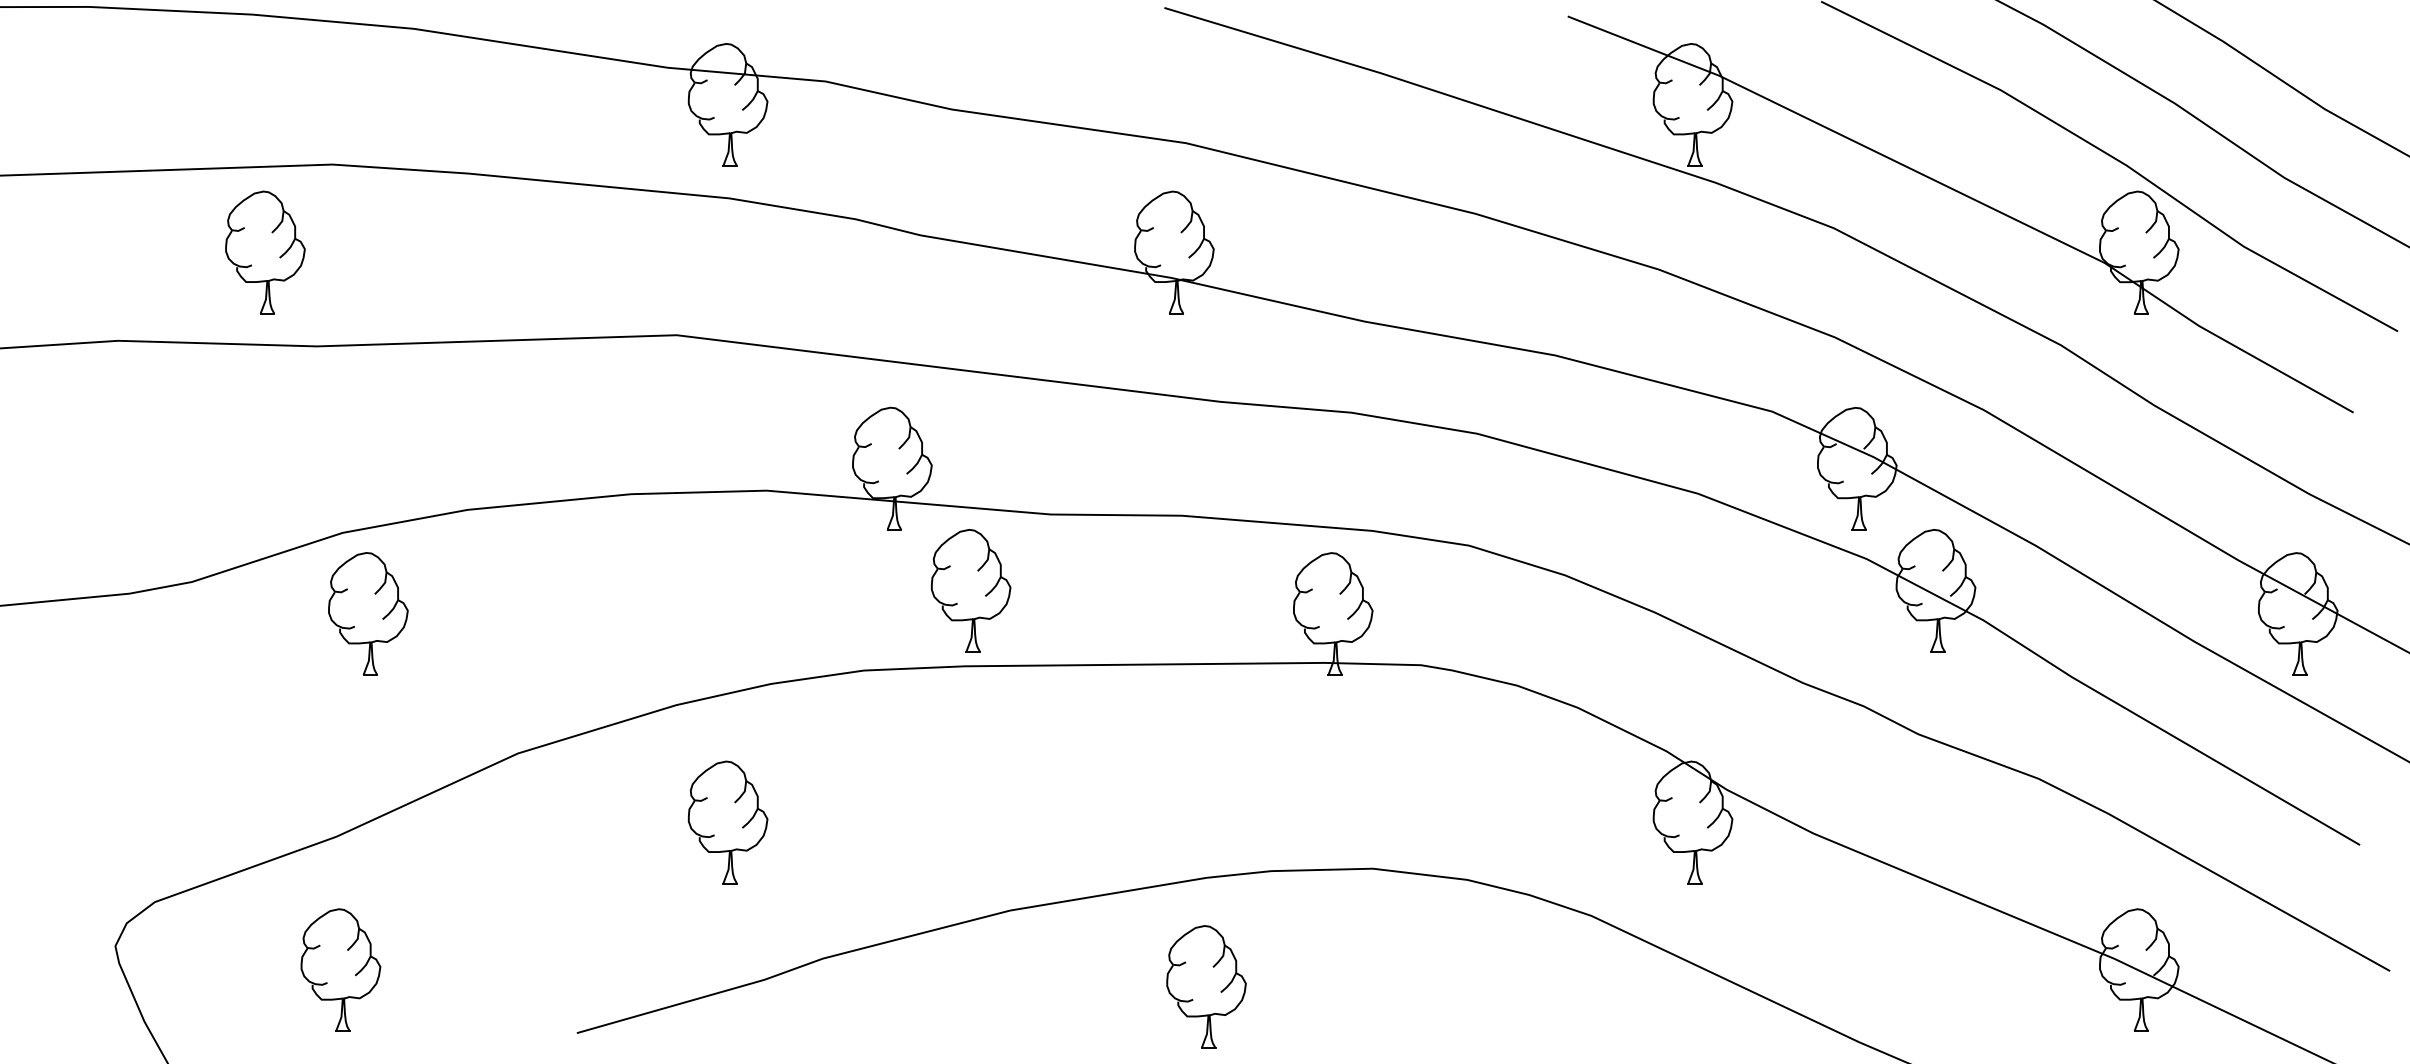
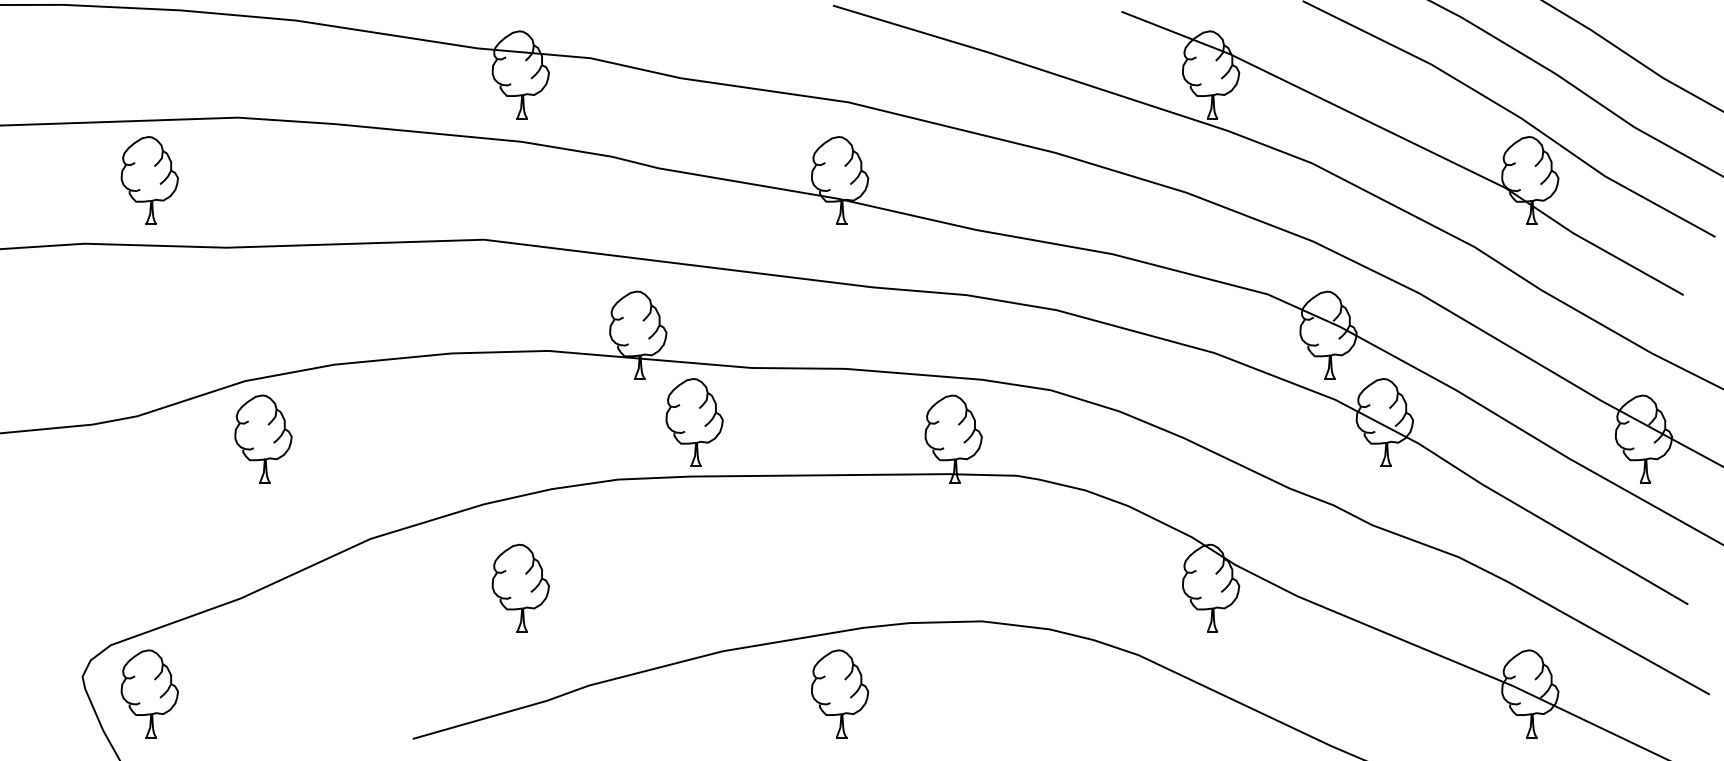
part: (264, 252) -> (149, 180), moved
part: (340, 969) -> (149, 693), moved
part: (1207, 986) -> (840, 693), moved

